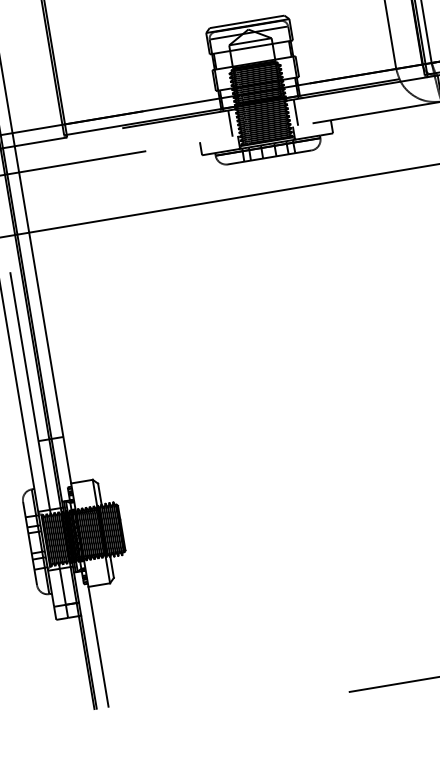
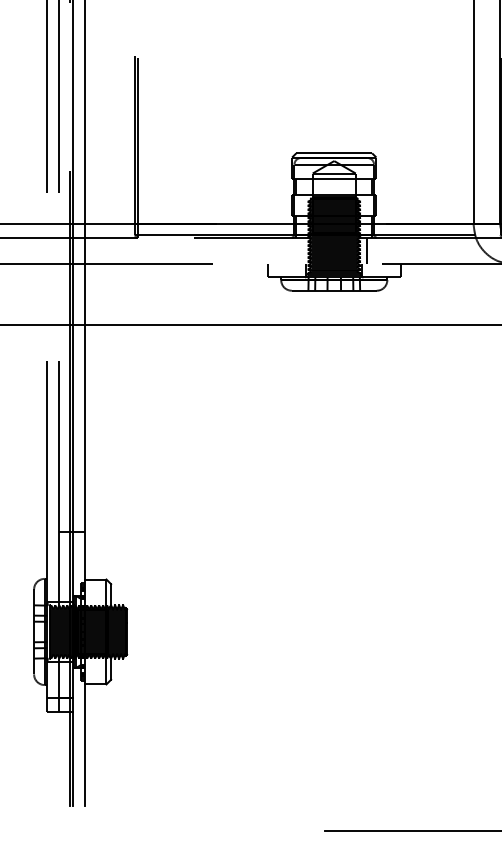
line: (230, 123) -> (301, 250), removed

